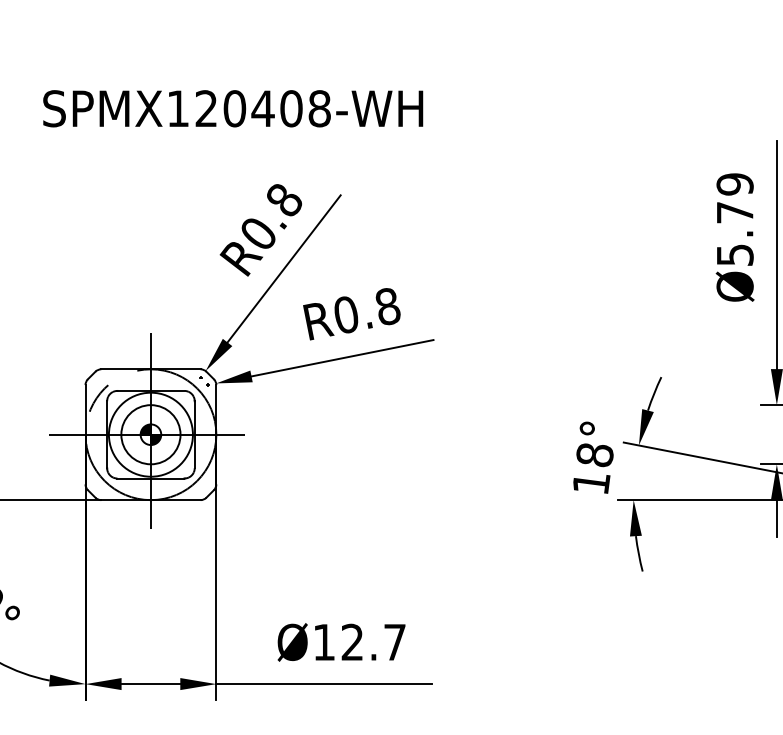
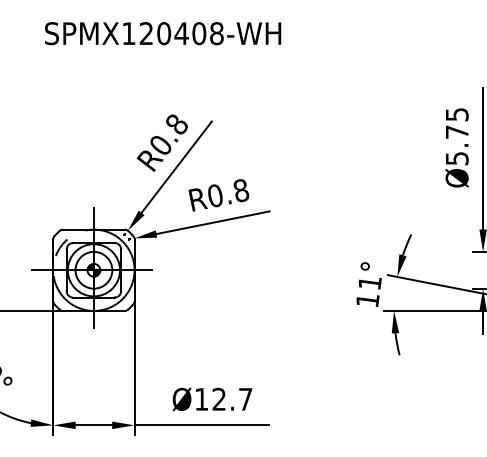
text: (233, 108) -> (163, 33), moved
text: (734, 184) -> (456, 114), Ø5.79 -> Ø5.75
text: (594, 454) -> (369, 282), 18° -> 11°

